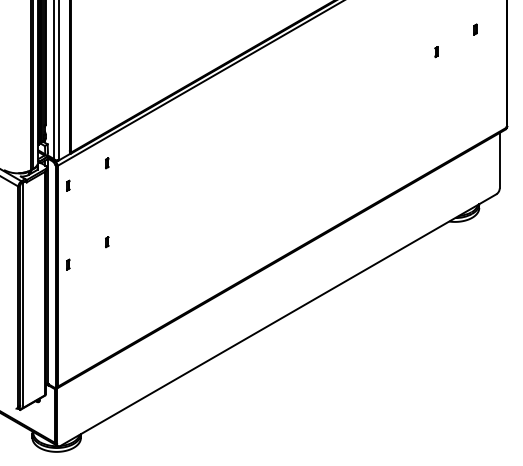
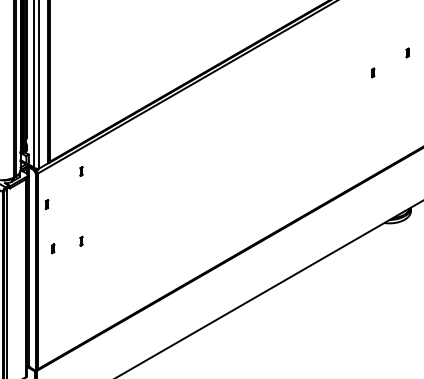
part: (68, 185) -> (47, 204), moved
part: (68, 264) -> (53, 248), moved

